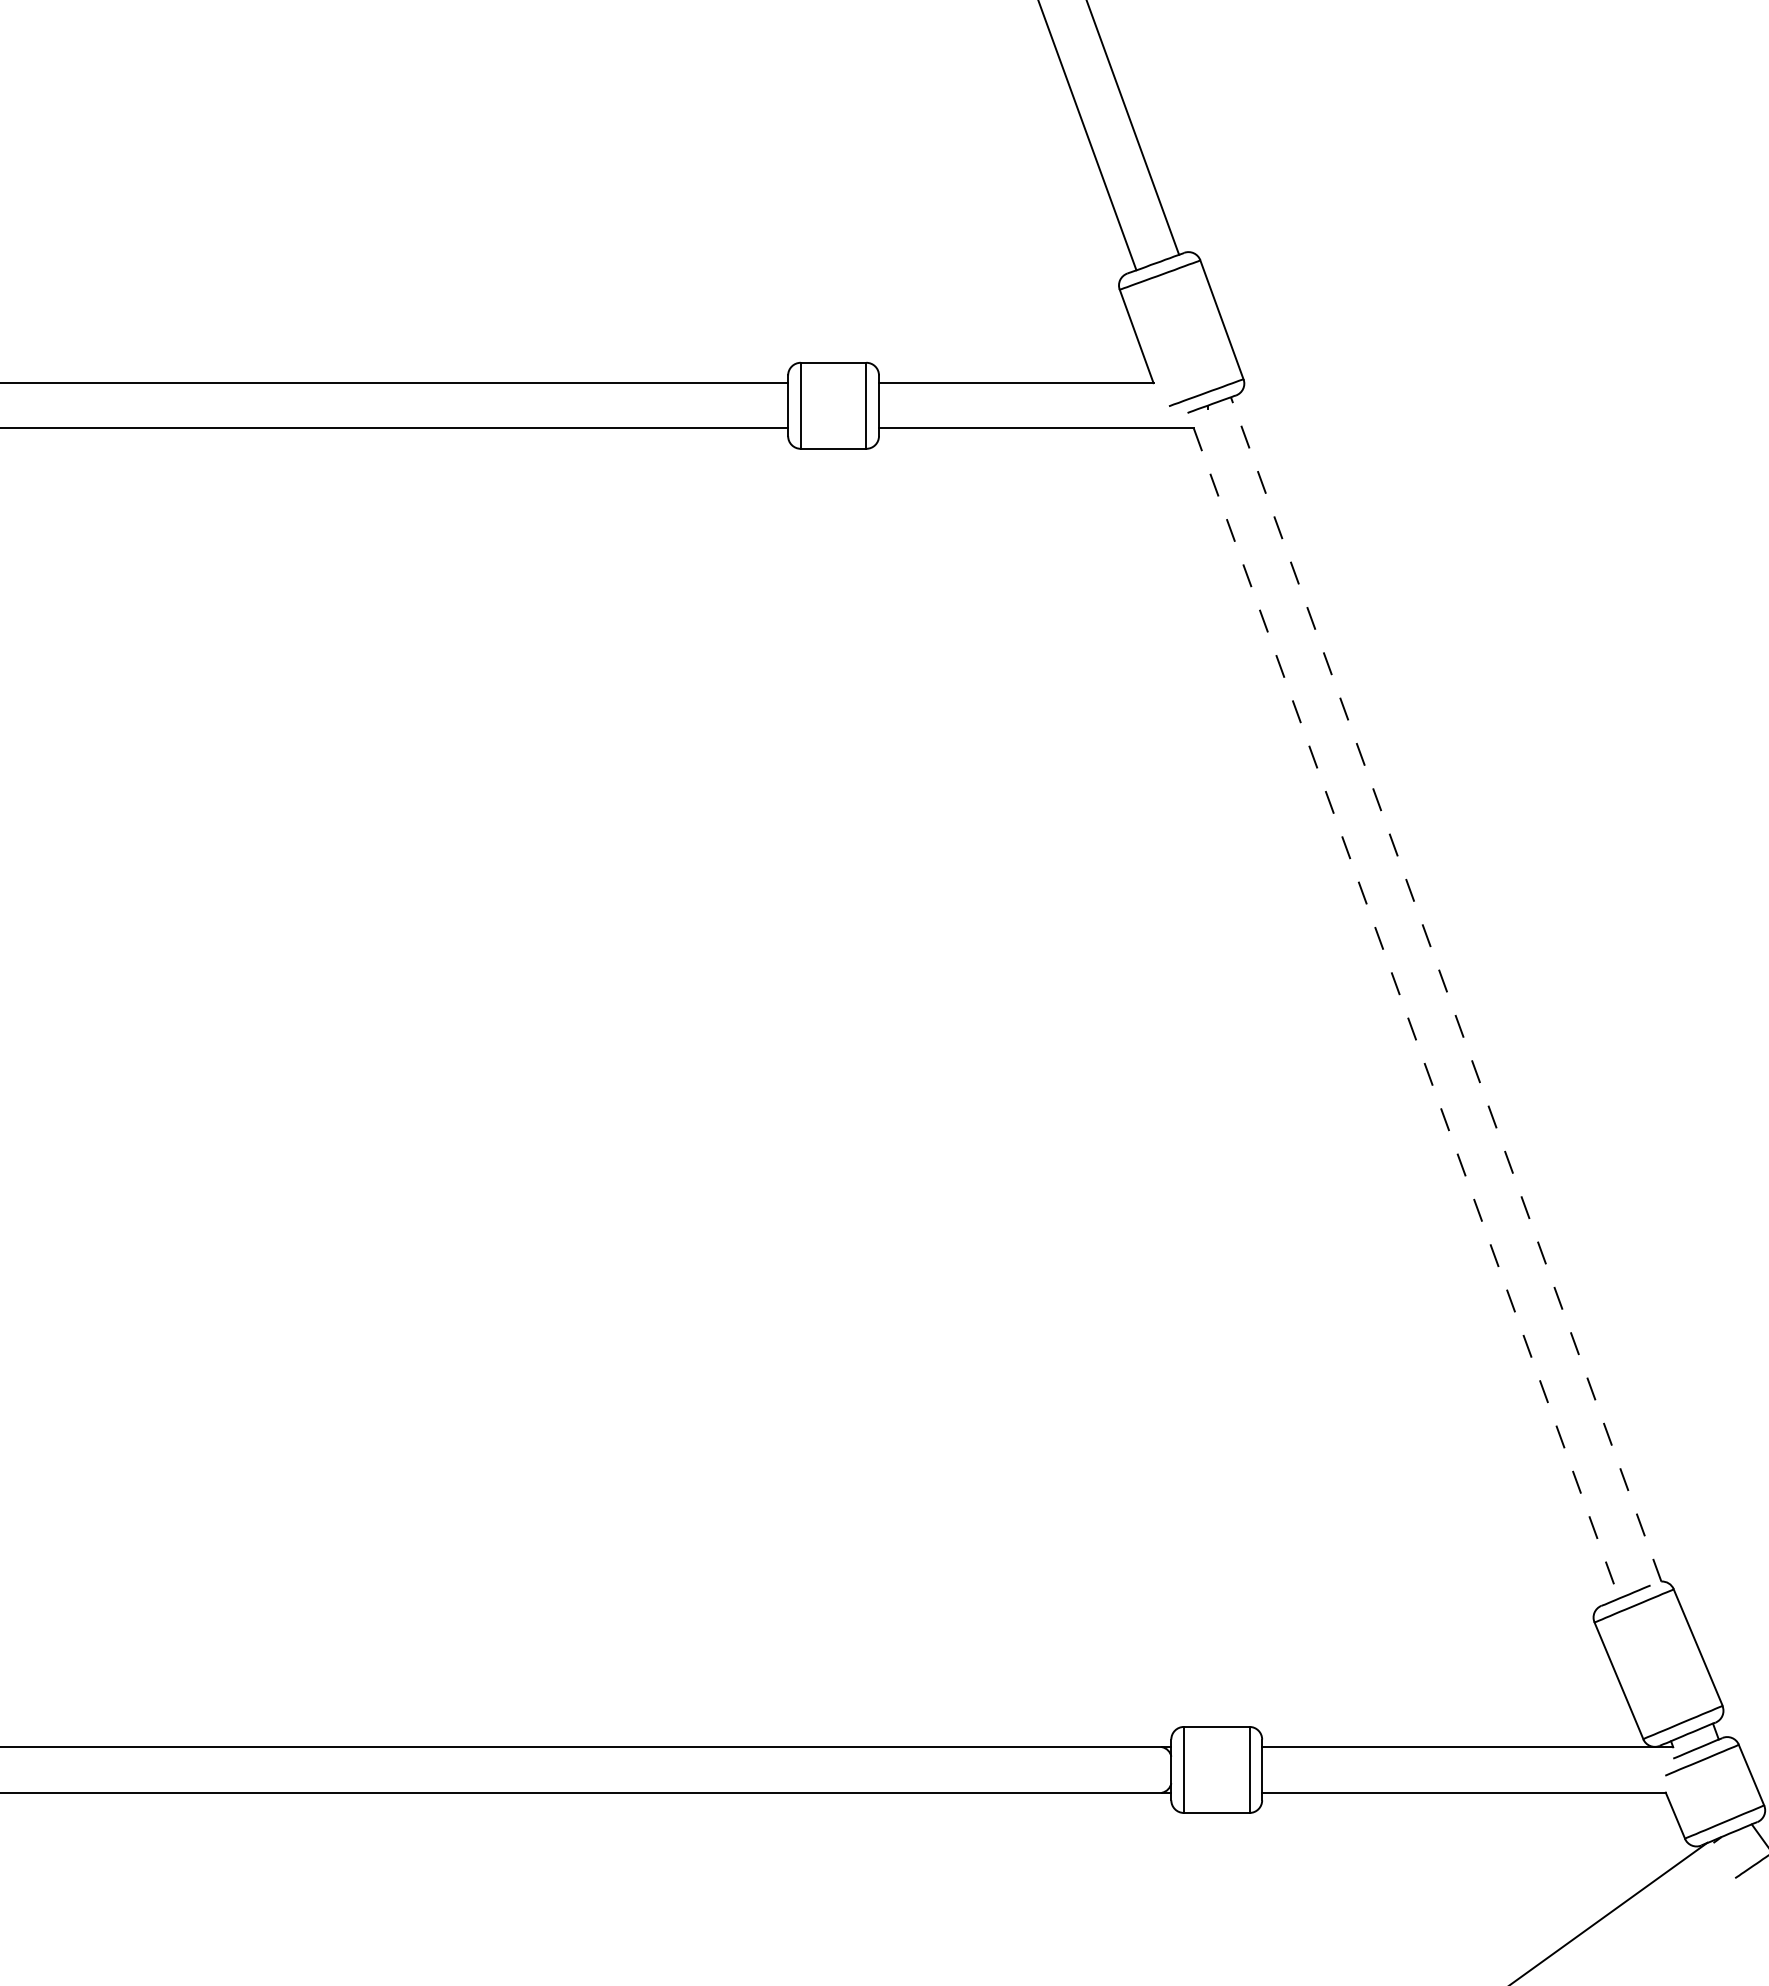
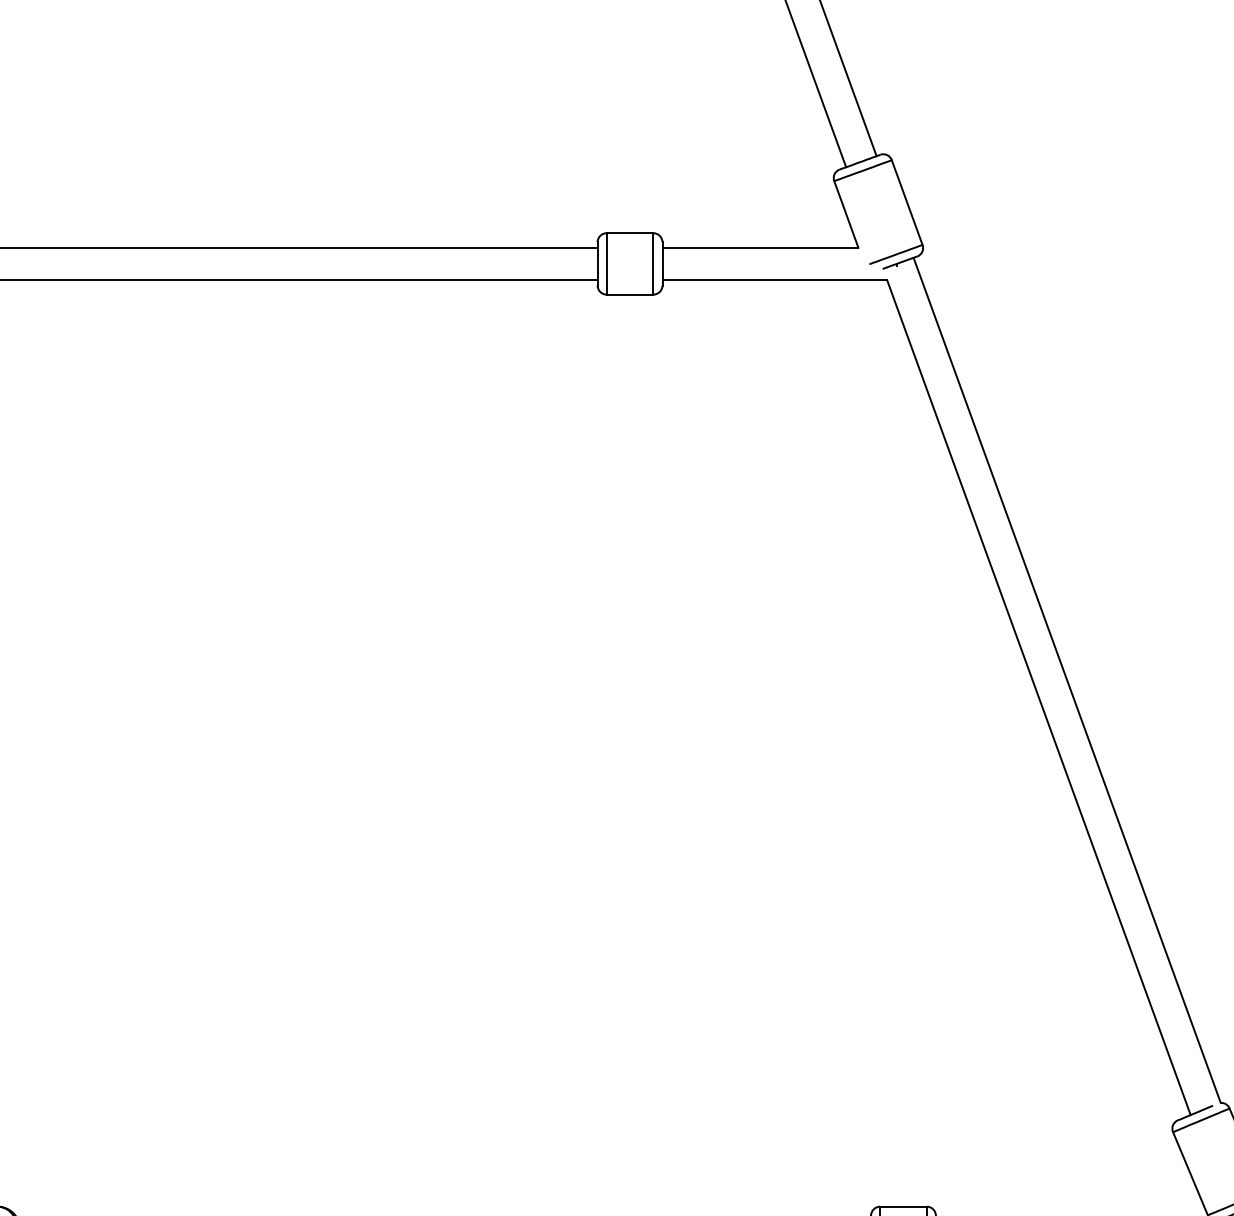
line: (1446, 989) -> (1067, 680), dashed -> solid
line: (1406, 1013) -> (1038, 697), dashed -> solid

